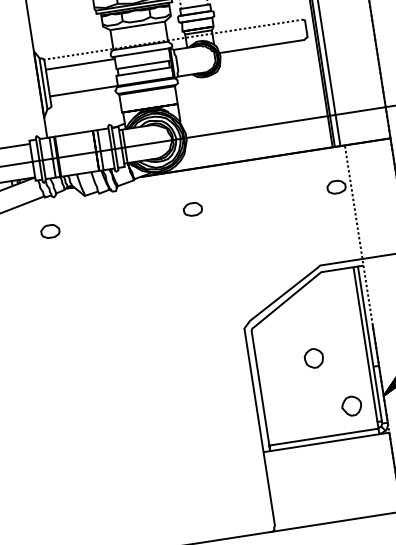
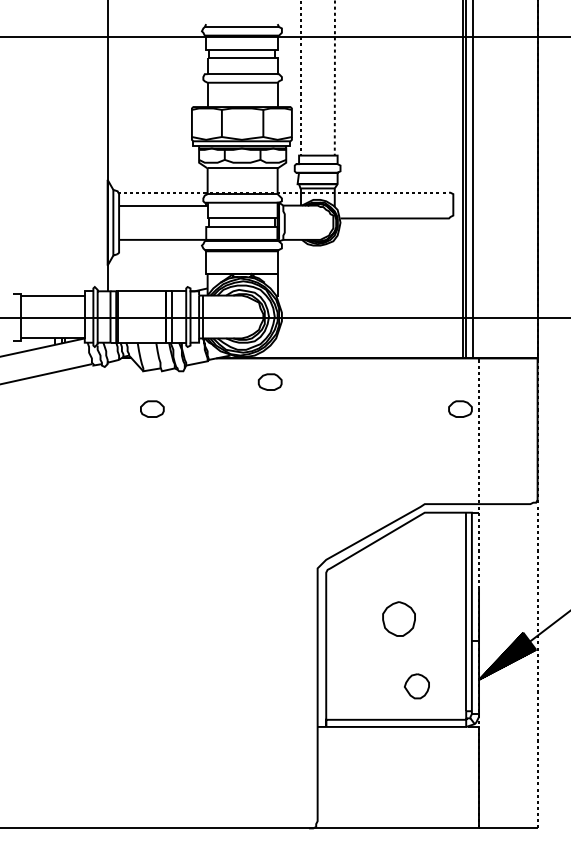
part: (192, 209) -> (269, 381), moved
part: (50, 230) -> (152, 408), moved
part: (313, 358) -> (398, 619), size x1.4
part: (351, 406) -> (416, 686), moved

